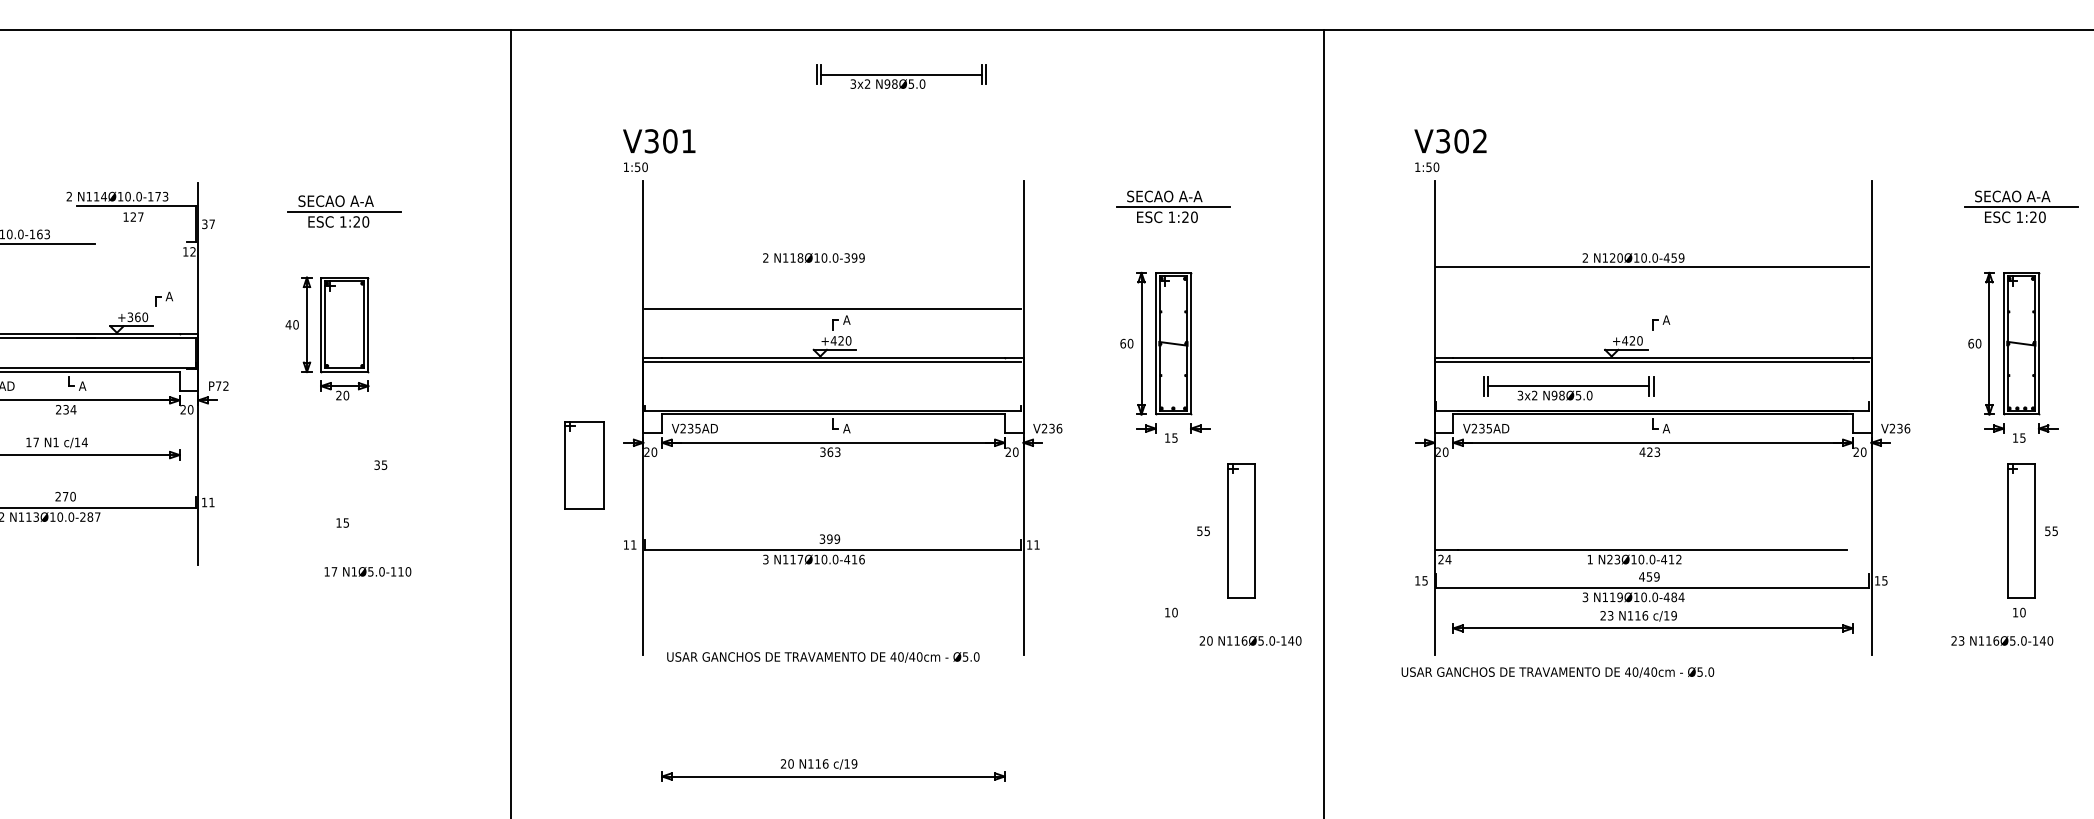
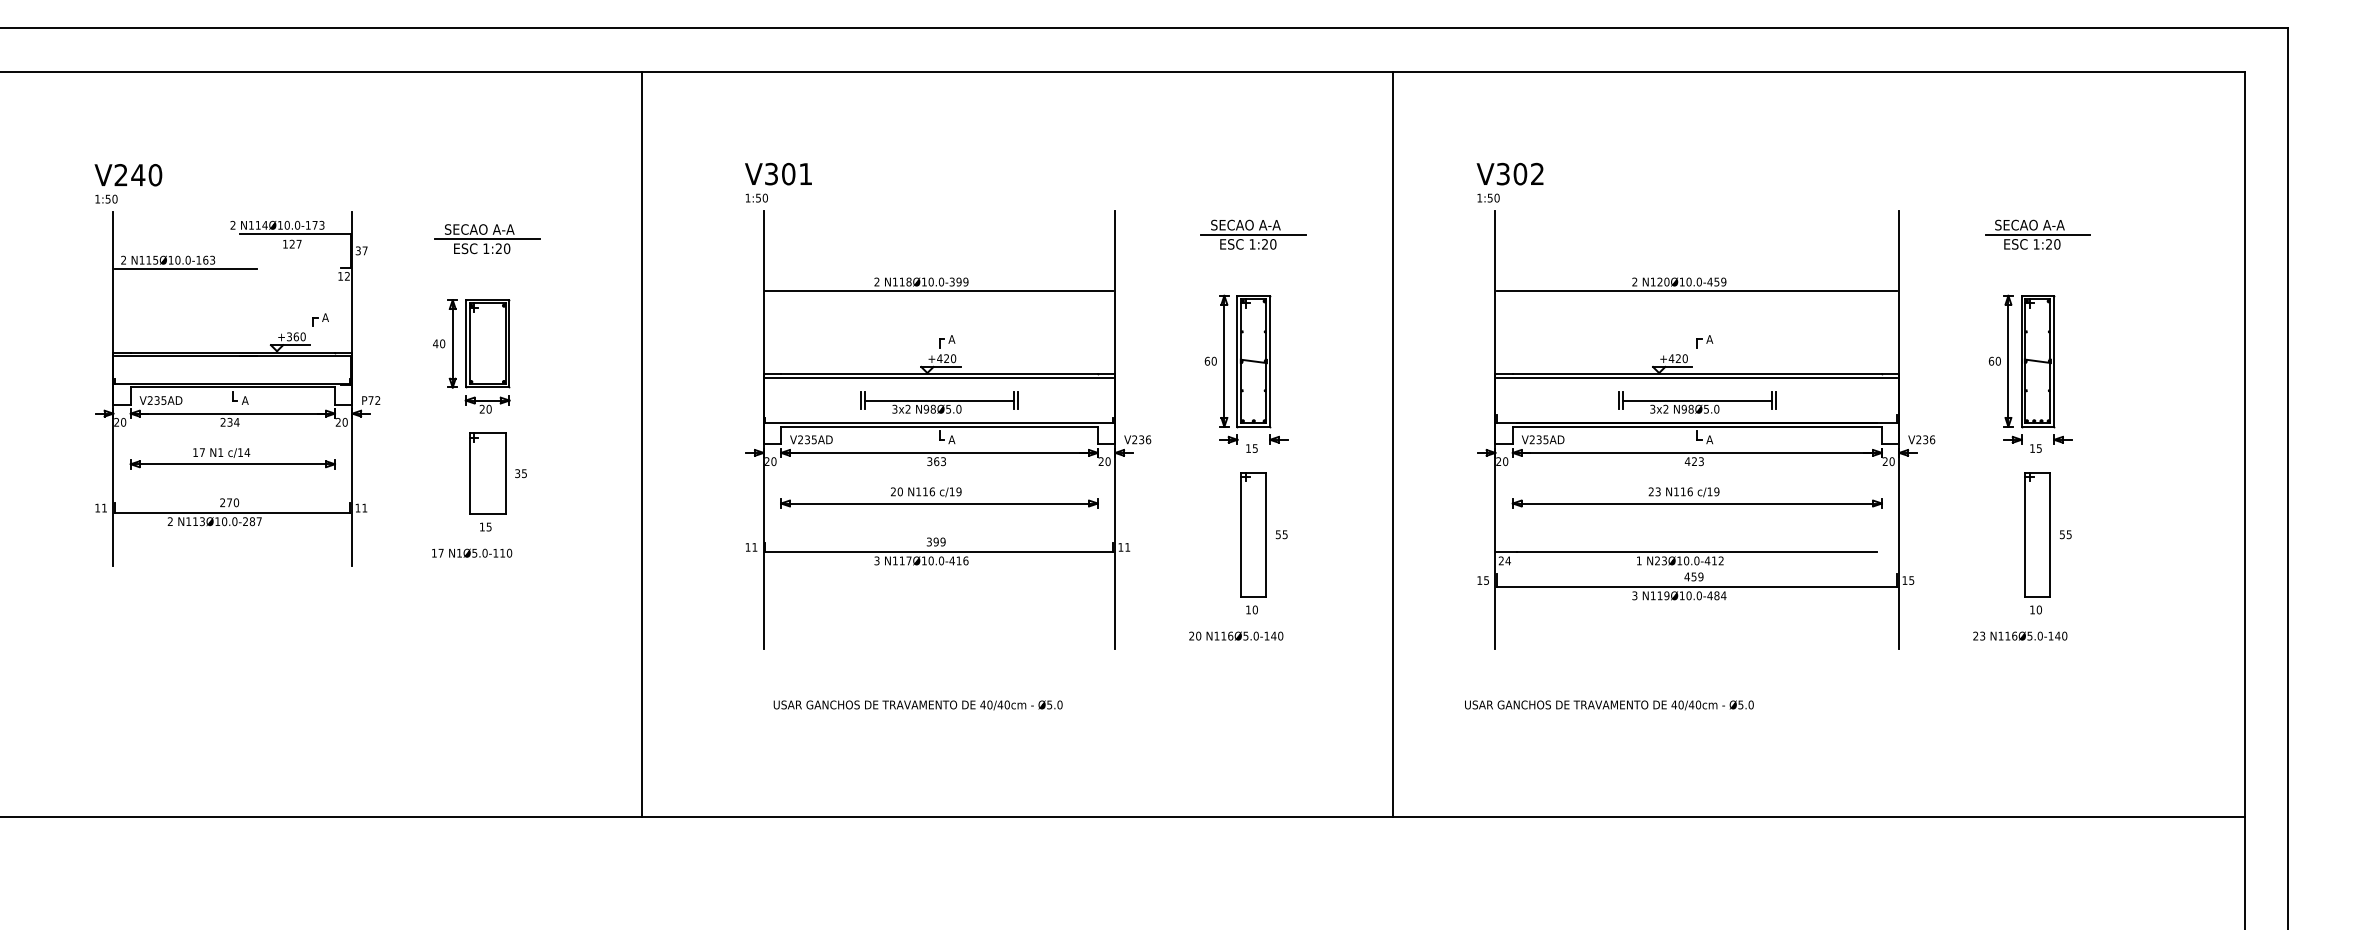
part: (901, 76) -> (939, 402), moved
line: (833, 308) -> (939, 290), moved
part: (1568, 388) -> (1697, 402), moved
part: (584, 465) -> (487, 473), moved
part: (1241, 531) -> (1253, 534), moved
text: (368, 571) -> (472, 552), moved
part: (1652, 621) -> (1696, 497), moved
text: (1250, 640) -> (1236, 635), moved
text: (822, 657) -> (917, 705), moved
text: (1558, 672) -> (1609, 705), moved
part: (833, 770) -> (939, 497), moved

